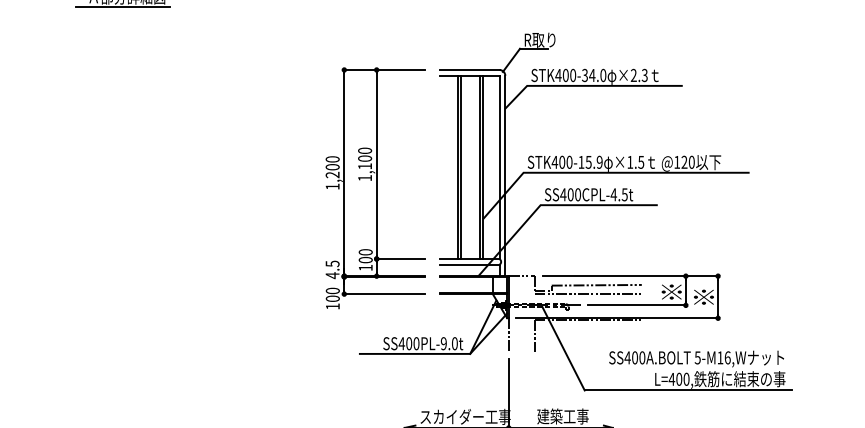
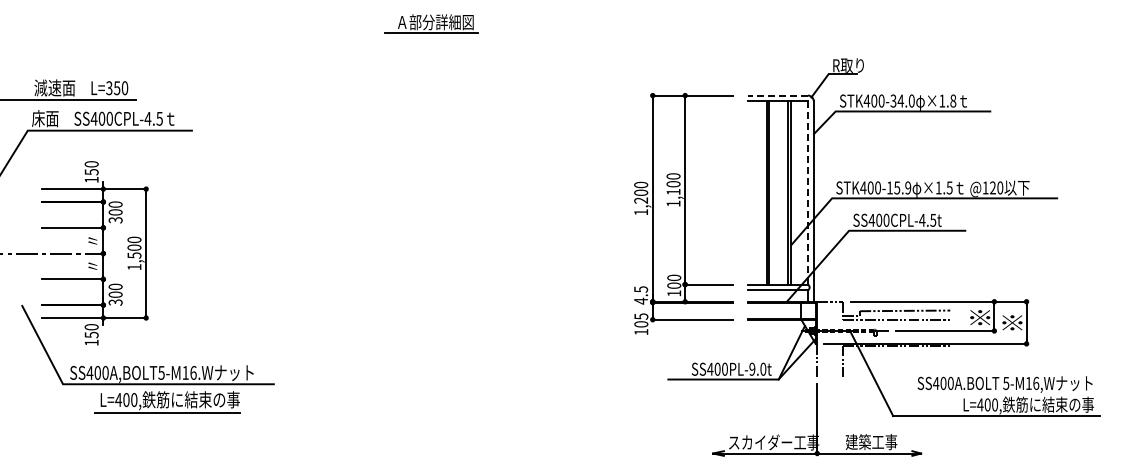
line: (470, 69) -> (778, 95), solid -> dashed
text: (639, 74) -> (947, 100), ×2.3 -> ×1.8
line: (499, 167) -> (807, 193), solid -> dashed
text: (333, 290) -> (641, 316), 100 -> 105

